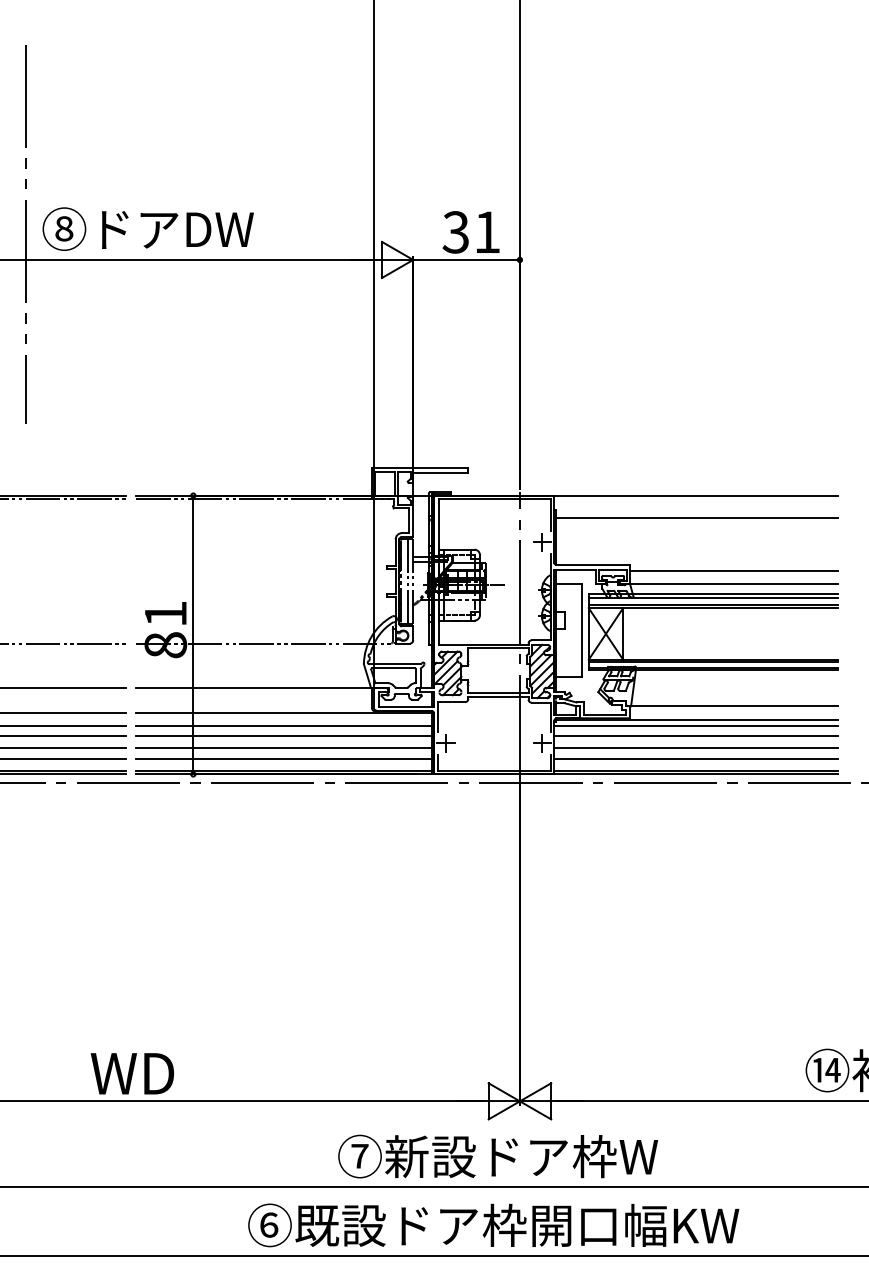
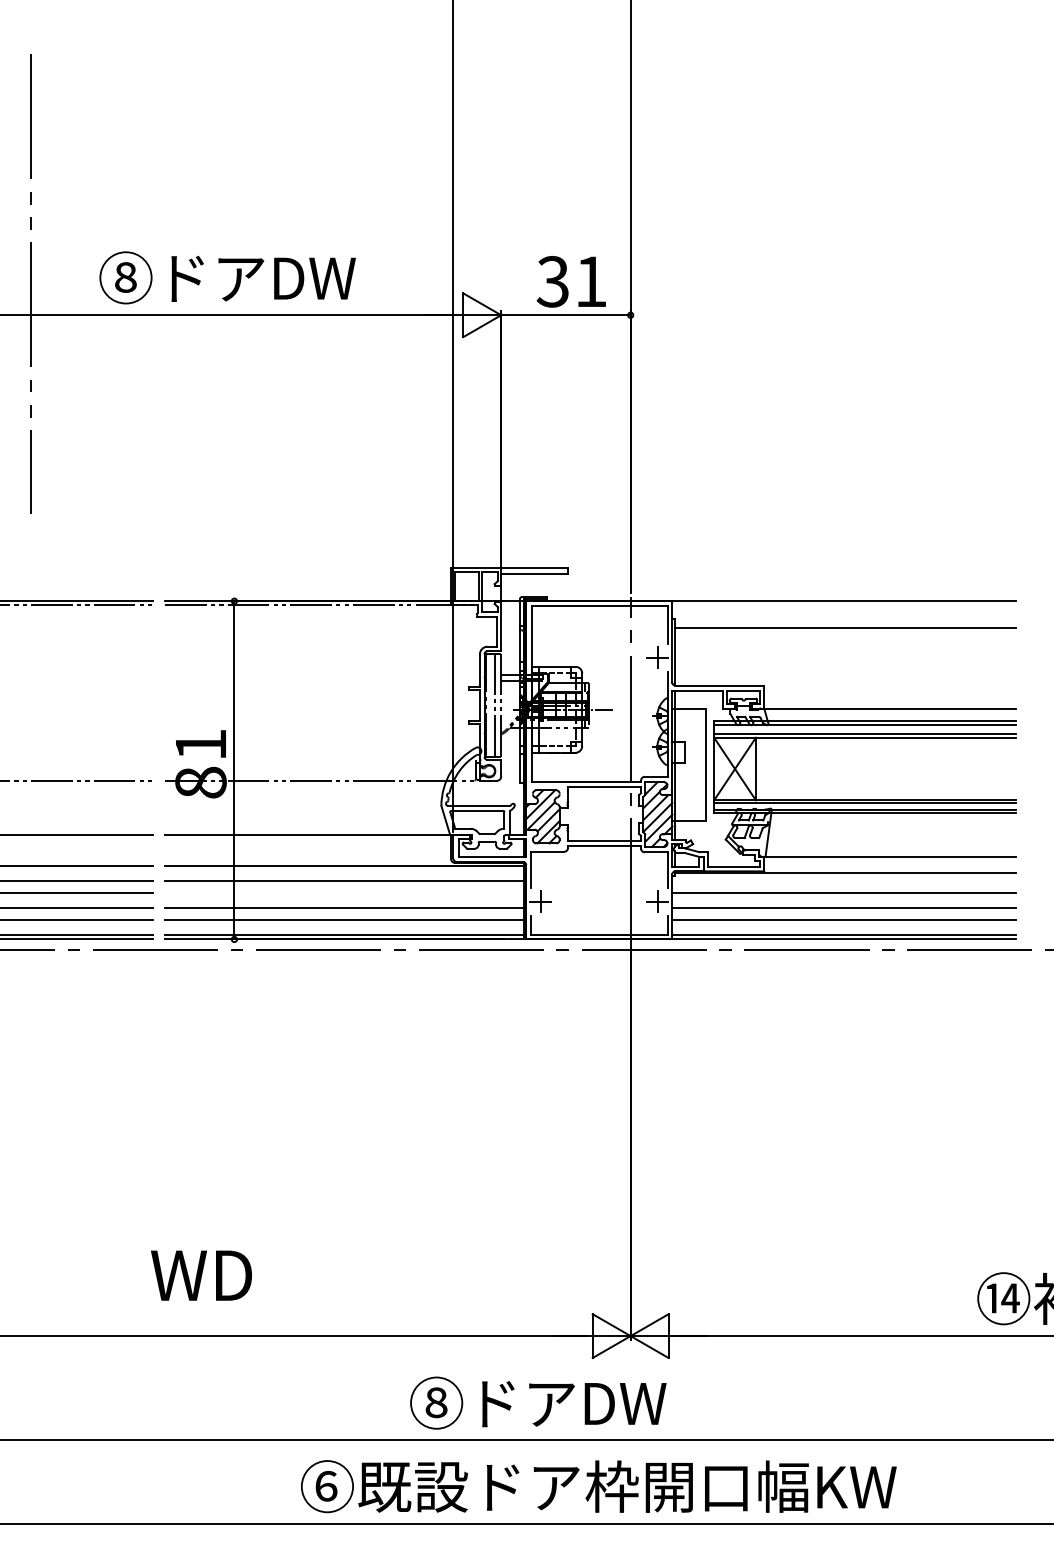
text: (148, 228) -> (227, 277), moved
line: (734, 571) -> (890, 693), removed
line: (696, 725) -> (844, 880), removed
line: (284, 736) -> (344, 893), removed
text: (132, 1073) -> (201, 1275), moved
text: (504, 1156) -> (611, 1403), ⑦新設ドア枠W -> ⑧ドアDW

